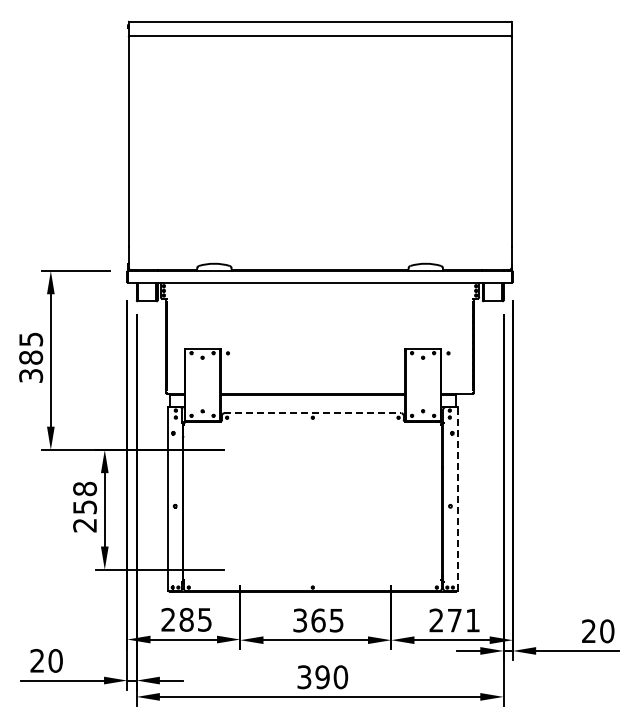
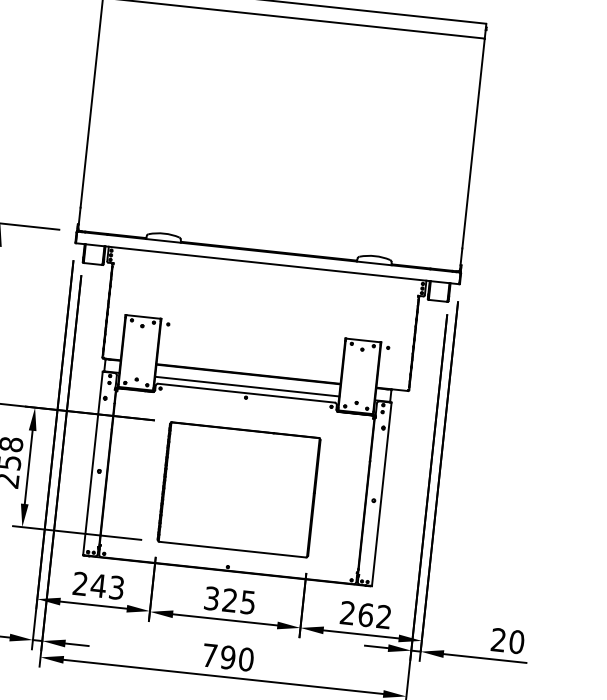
line: (312, 406) -> (246, 386), added
line: (313, 413) -> (247, 393), dashed -> solid
line: (457, 499) -> (381, 494), dashed -> solid
part: (315, 509) -> (238, 489), added
text: (195, 619) -> (107, 586), 285 -> 243
text: (318, 620) -> (230, 600), 365 -> 325
text: (463, 620) -> (374, 615), 271 -> 262
text: (304, 677) -> (210, 655), 390 -> 790

